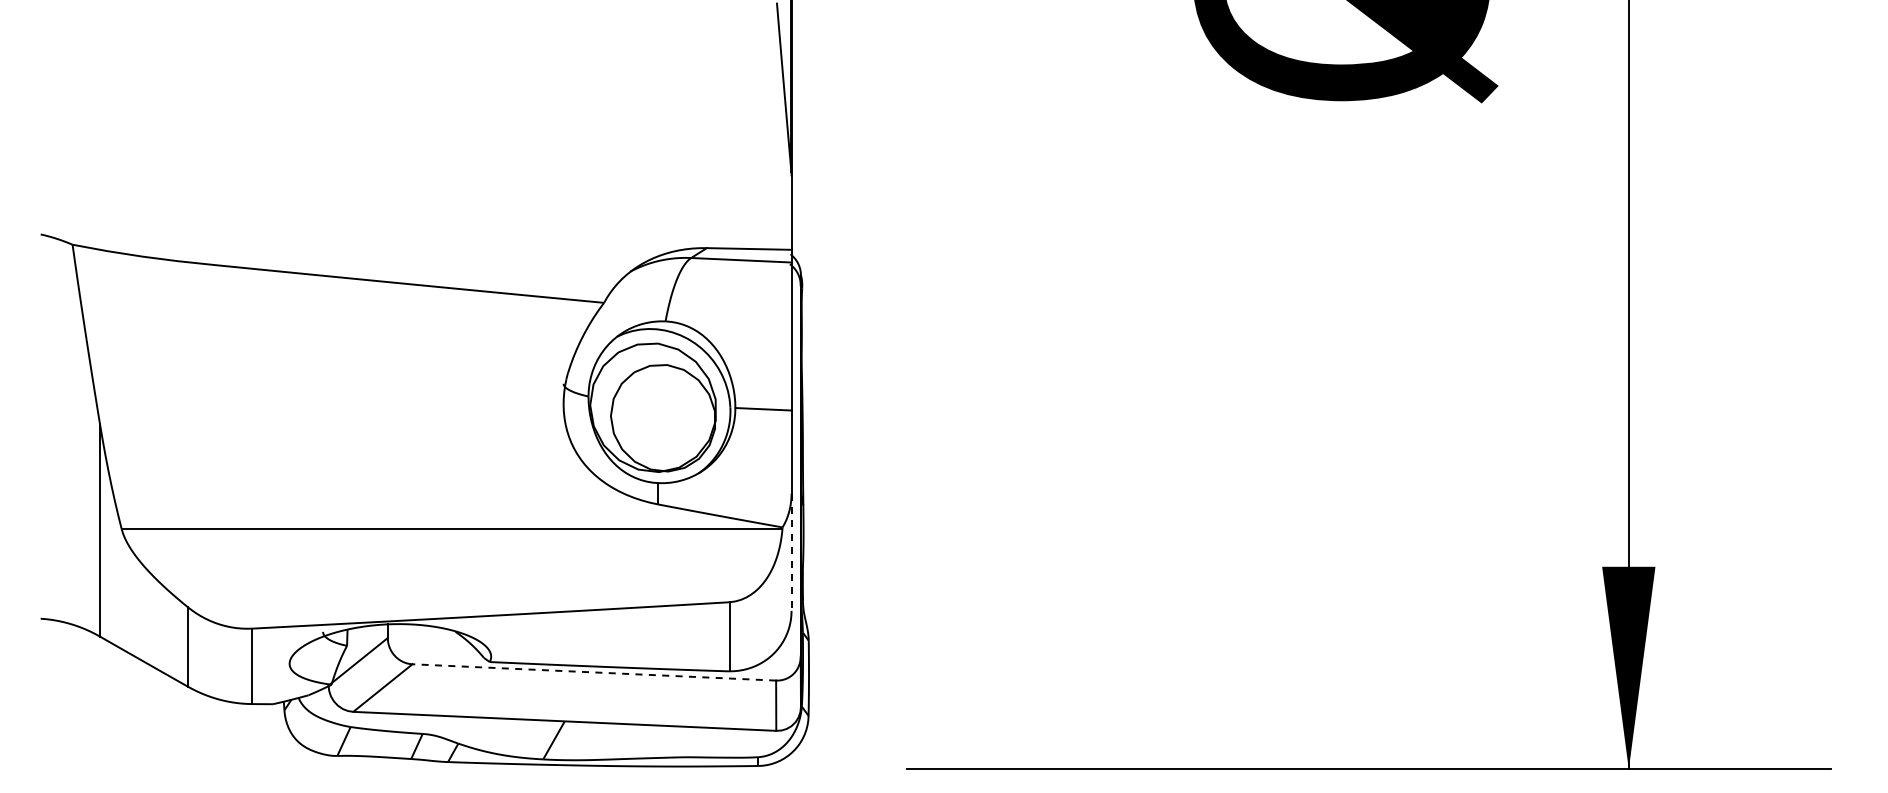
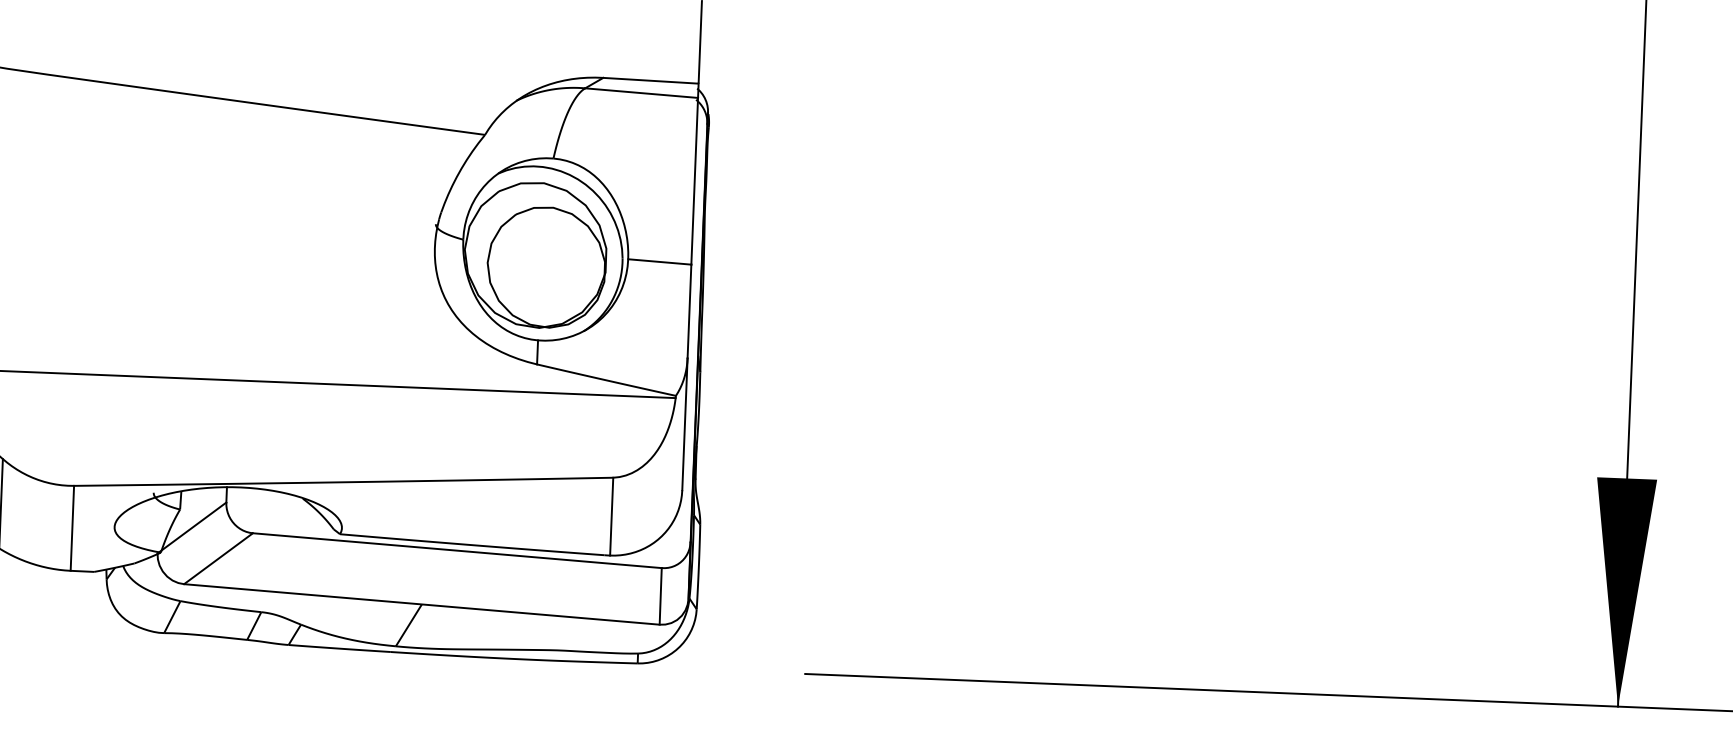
line: (791, 552) -> (684, 424), dashed -> solid
line: (593, 672) -> (456, 550), dashed -> solid

